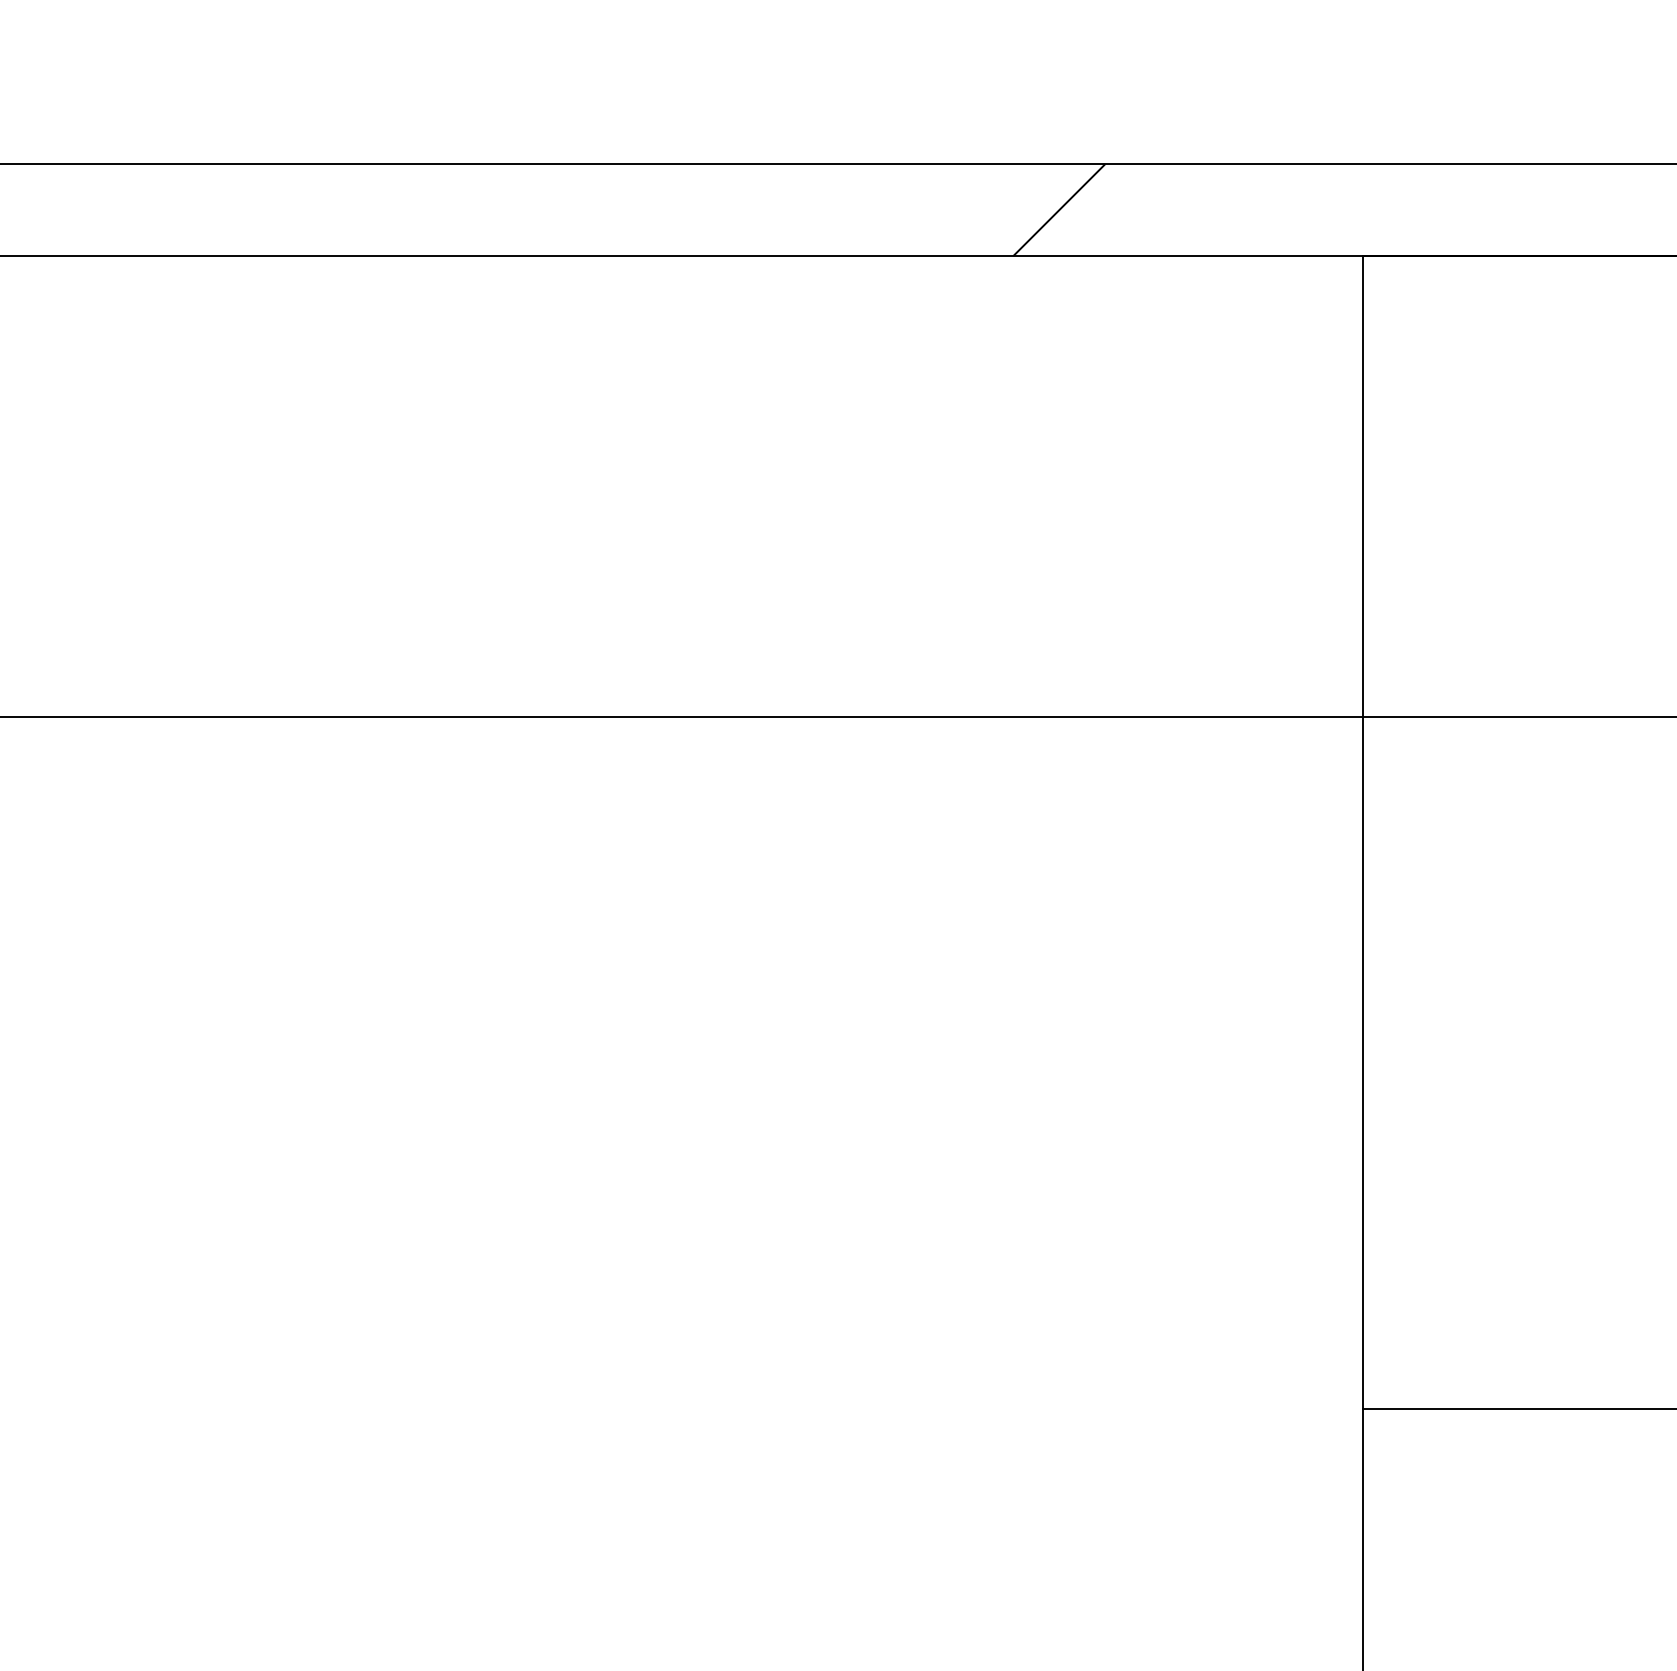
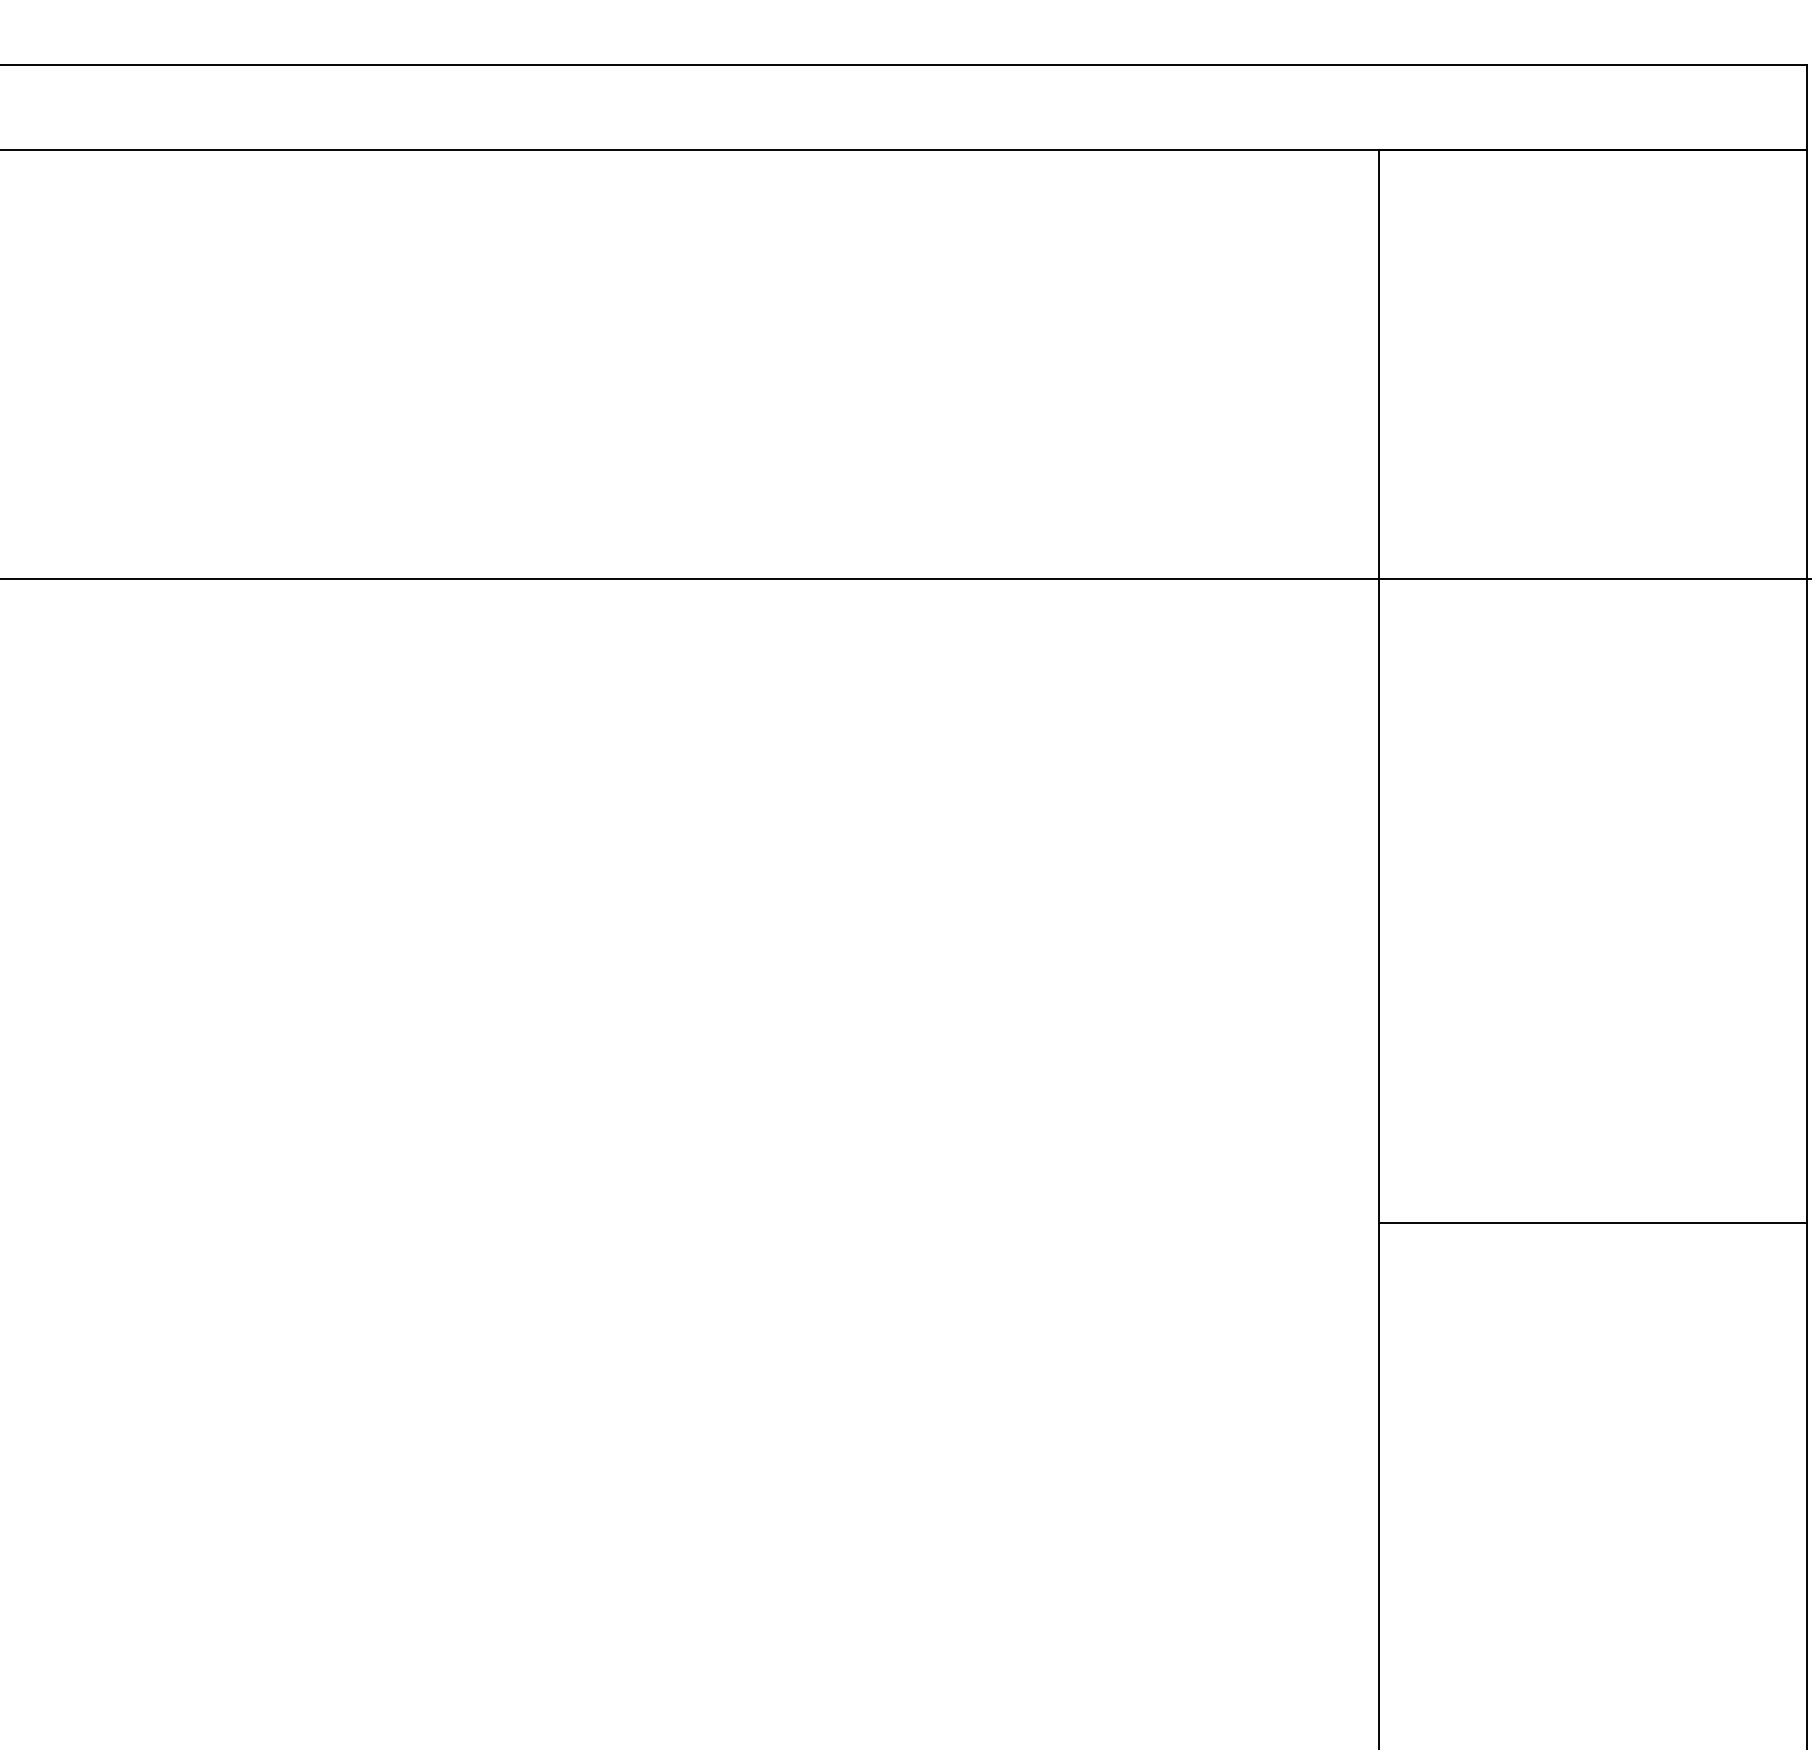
hatch: (1059, 209) -> (1096, 107), removed

